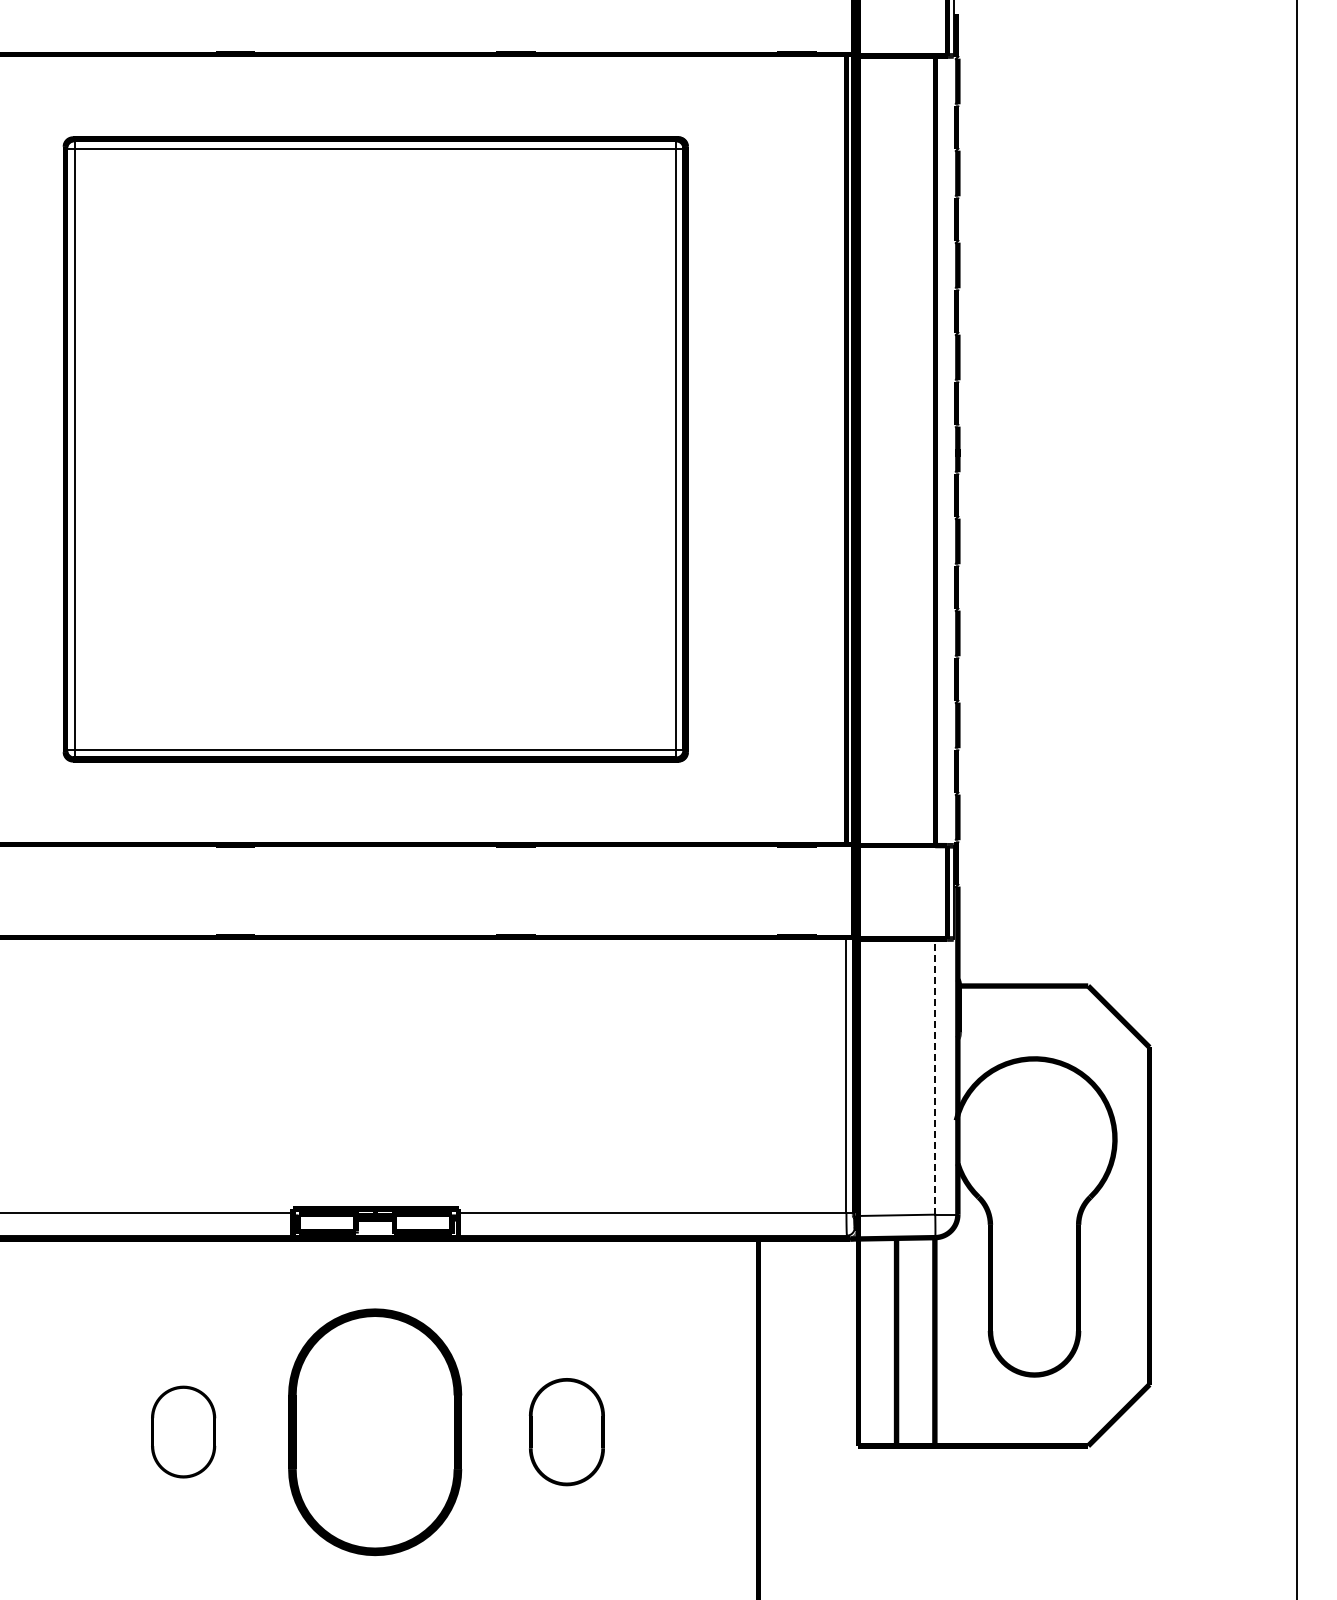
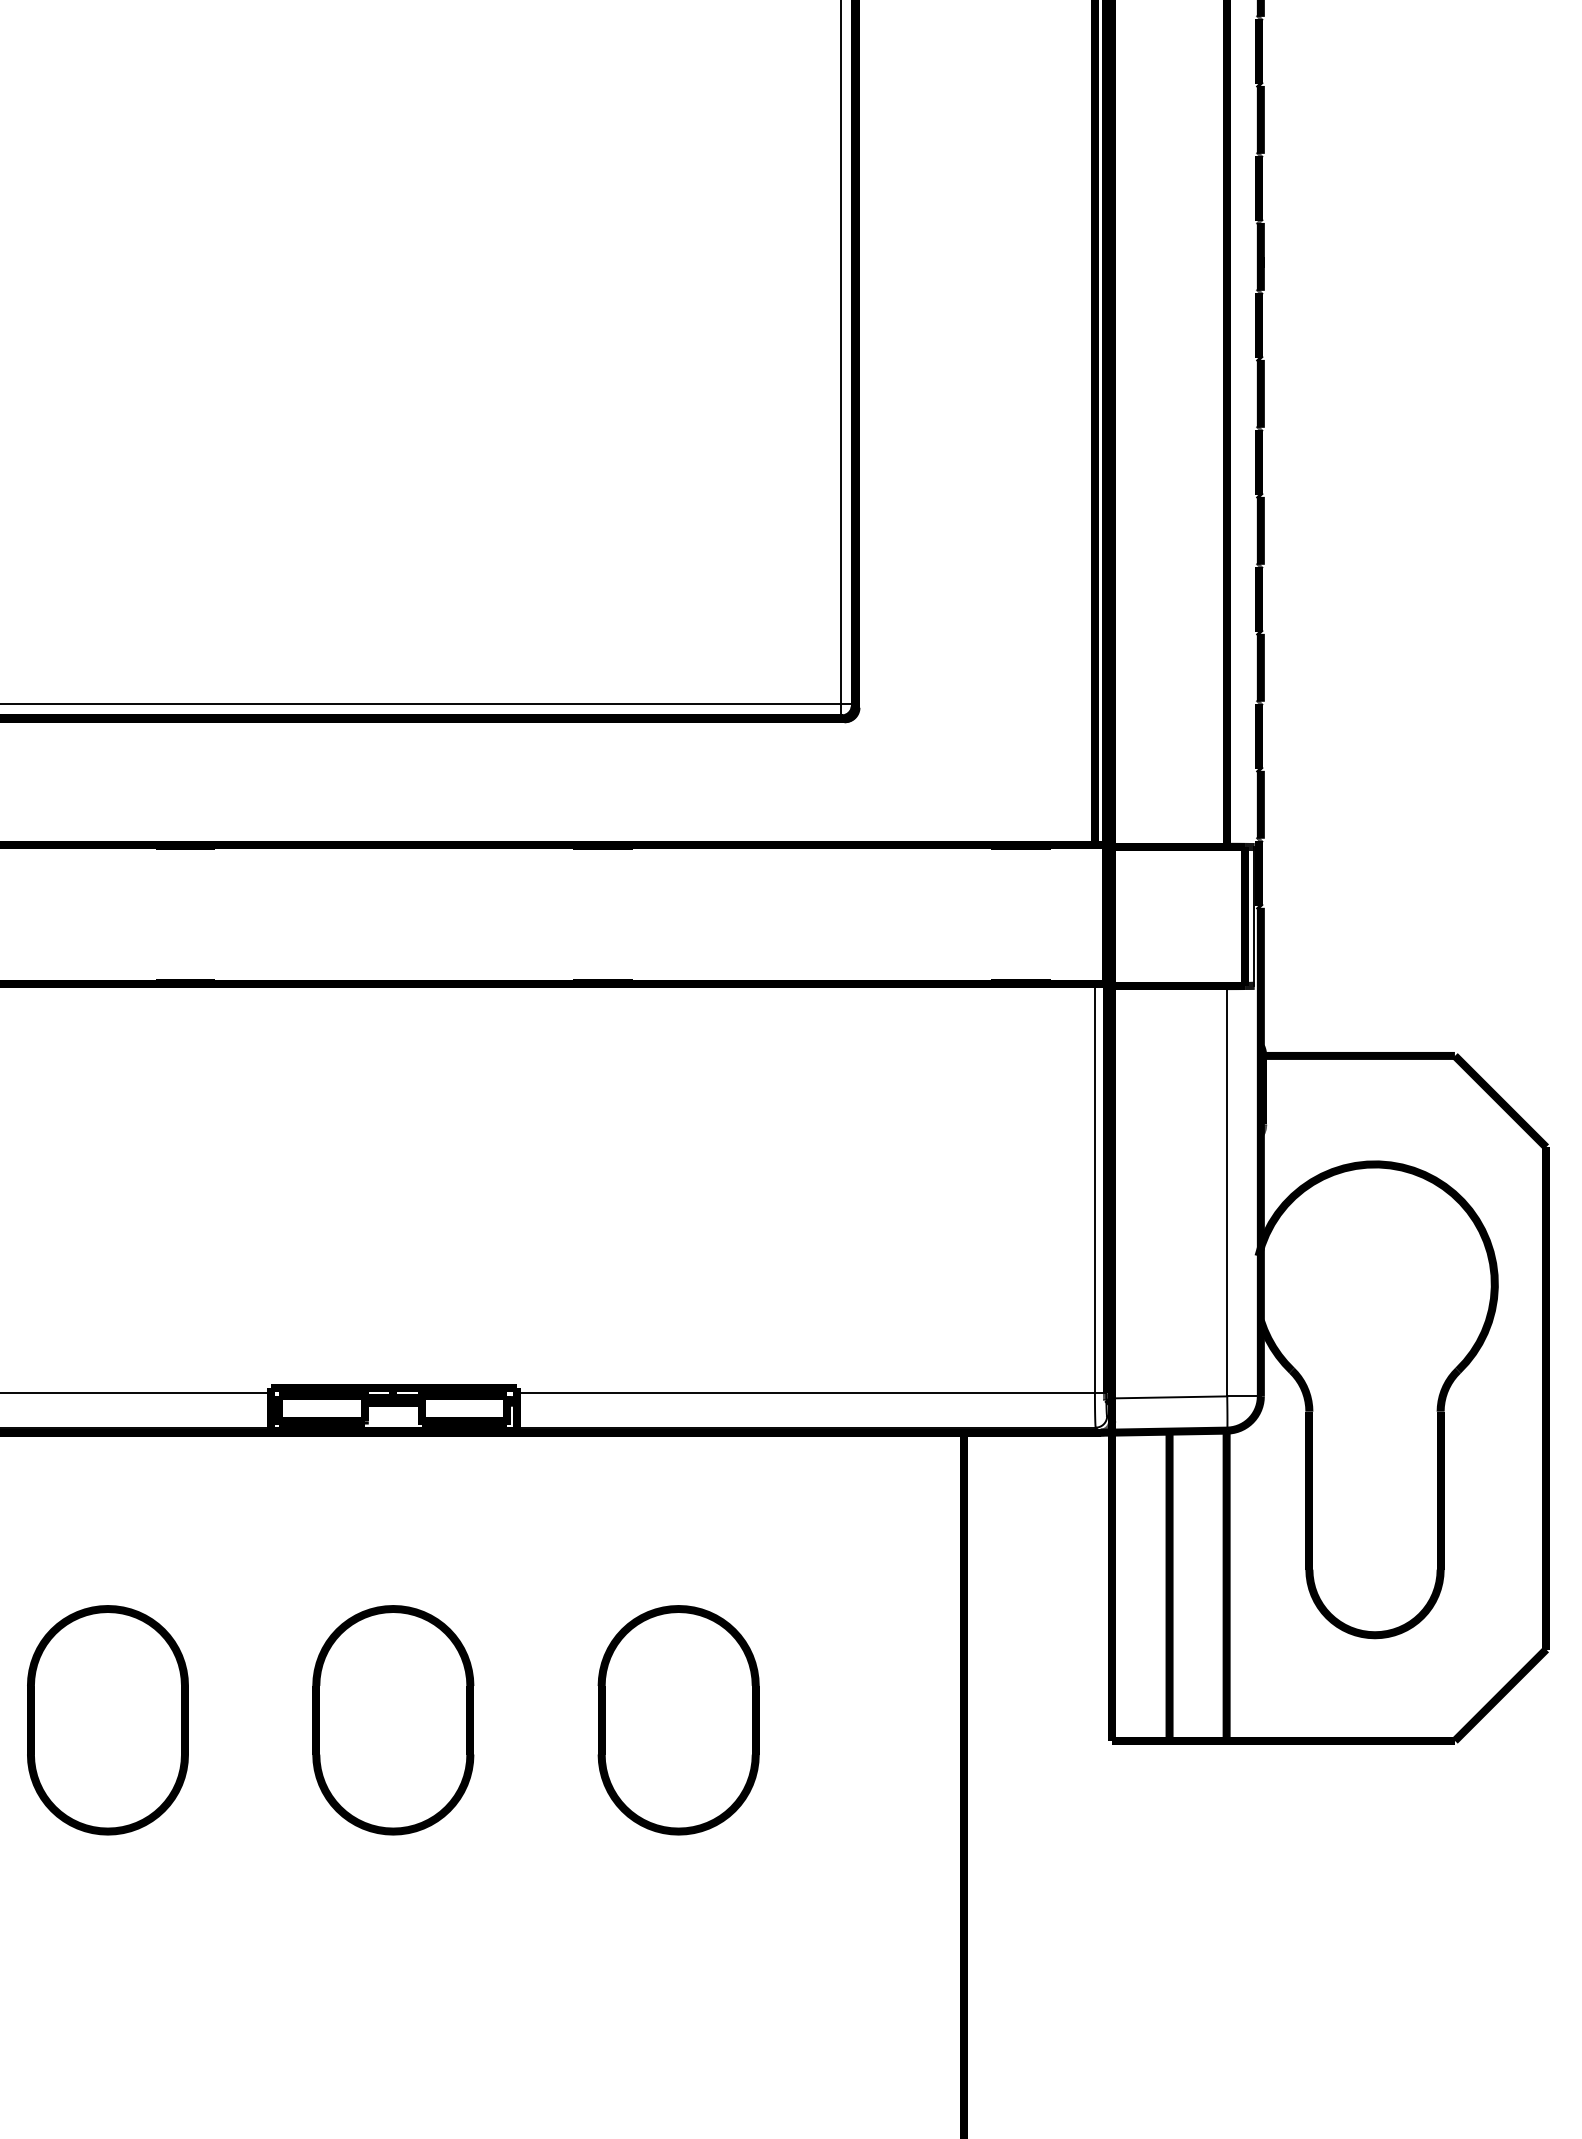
line: (935, 1076) -> (1227, 1190), dashed -> solid
part: (183, 1431) -> (107, 1719), size x1.67
part: (375, 1431) -> (393, 1719), size x0.62
part: (566, 1431) -> (678, 1719), size x1.43

